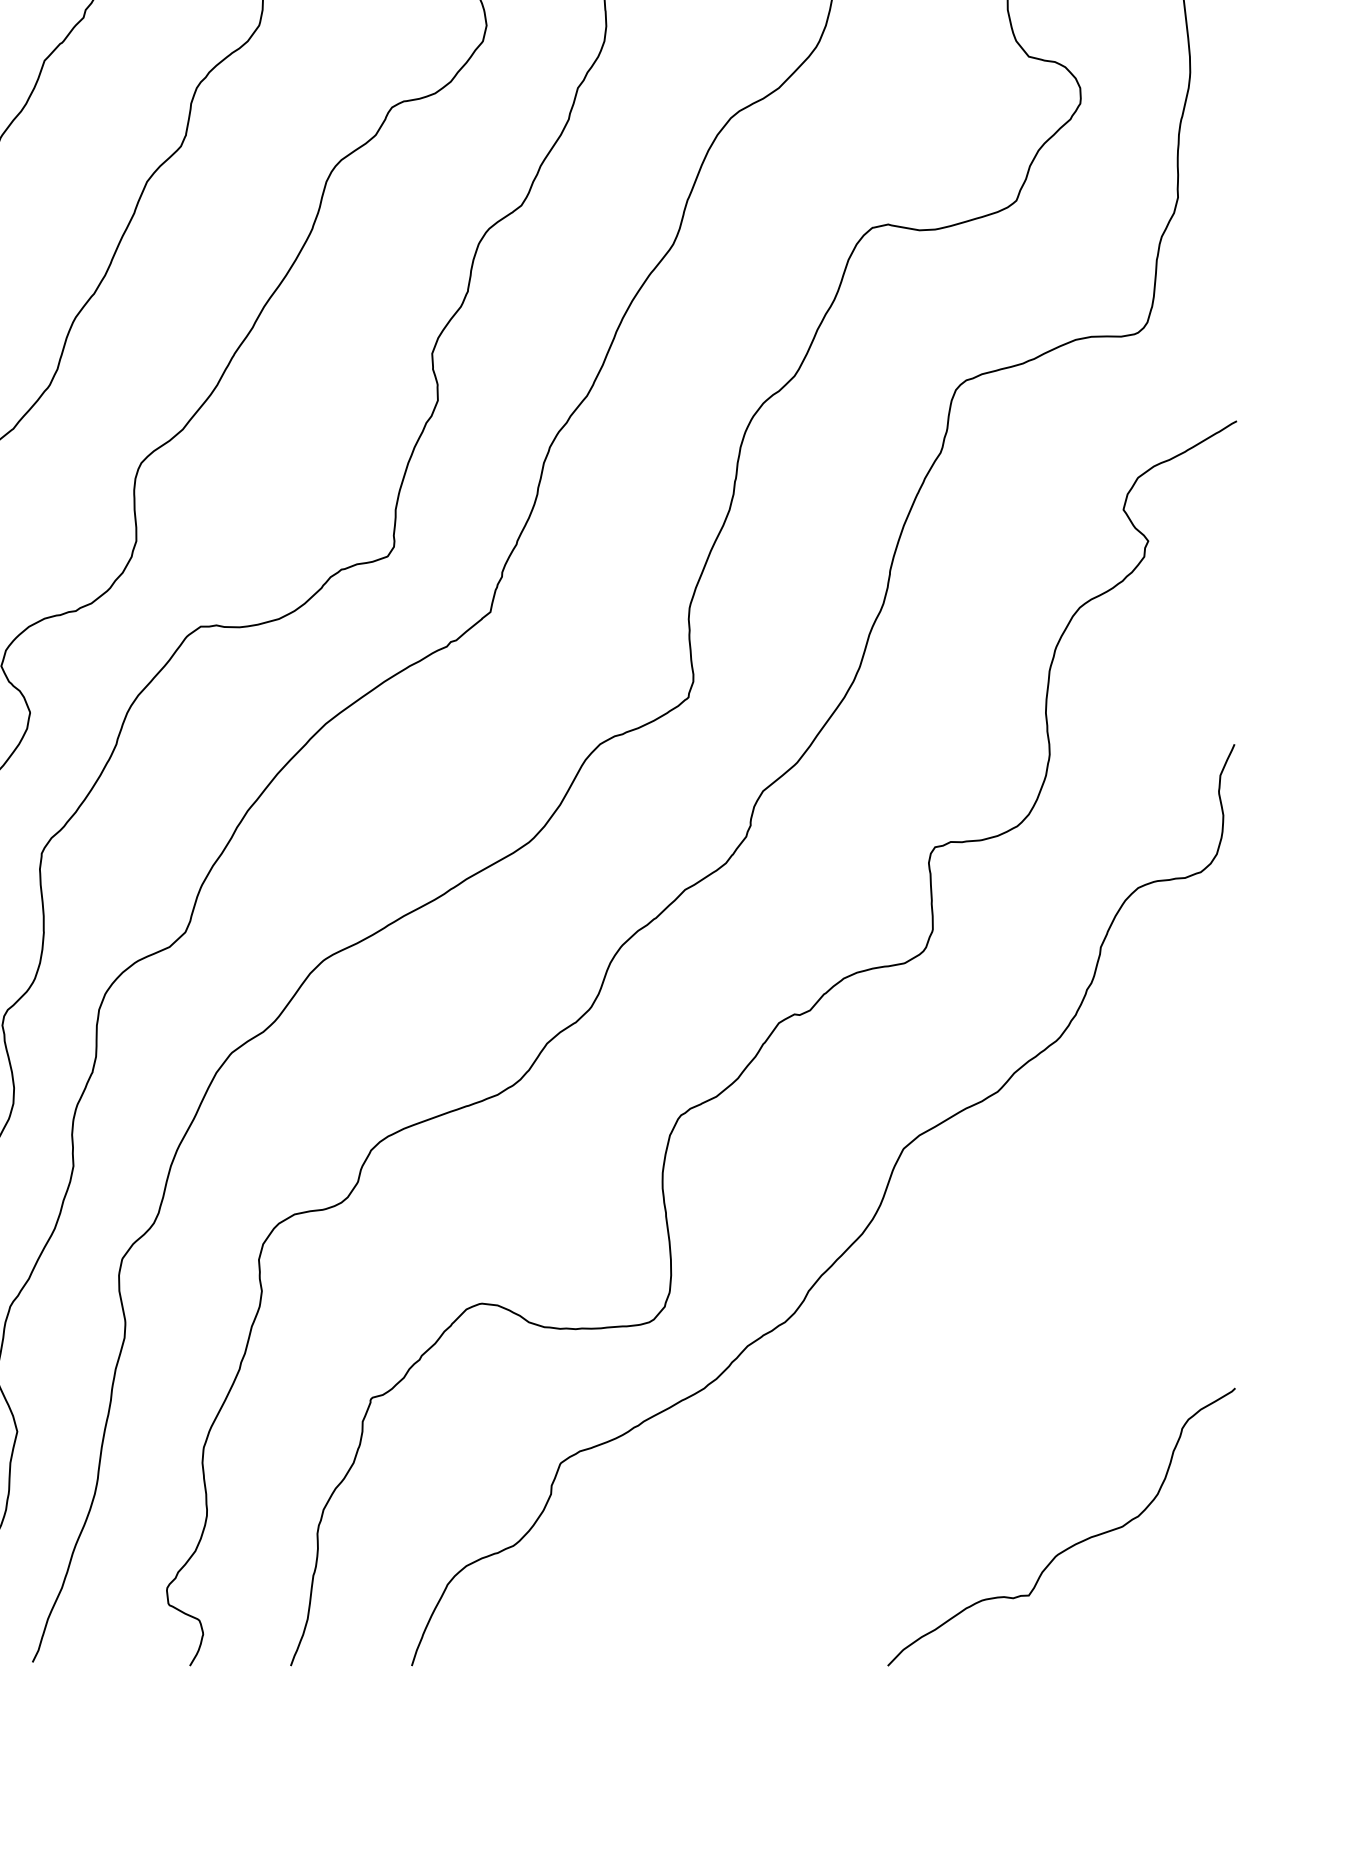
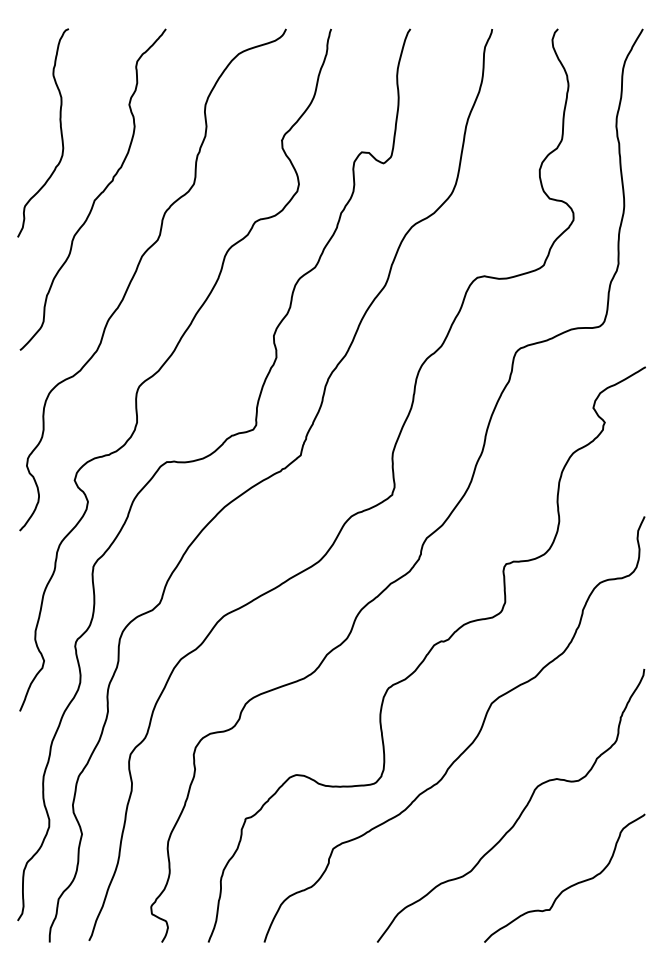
curve: (967, 1382) -> (521, 811), added

